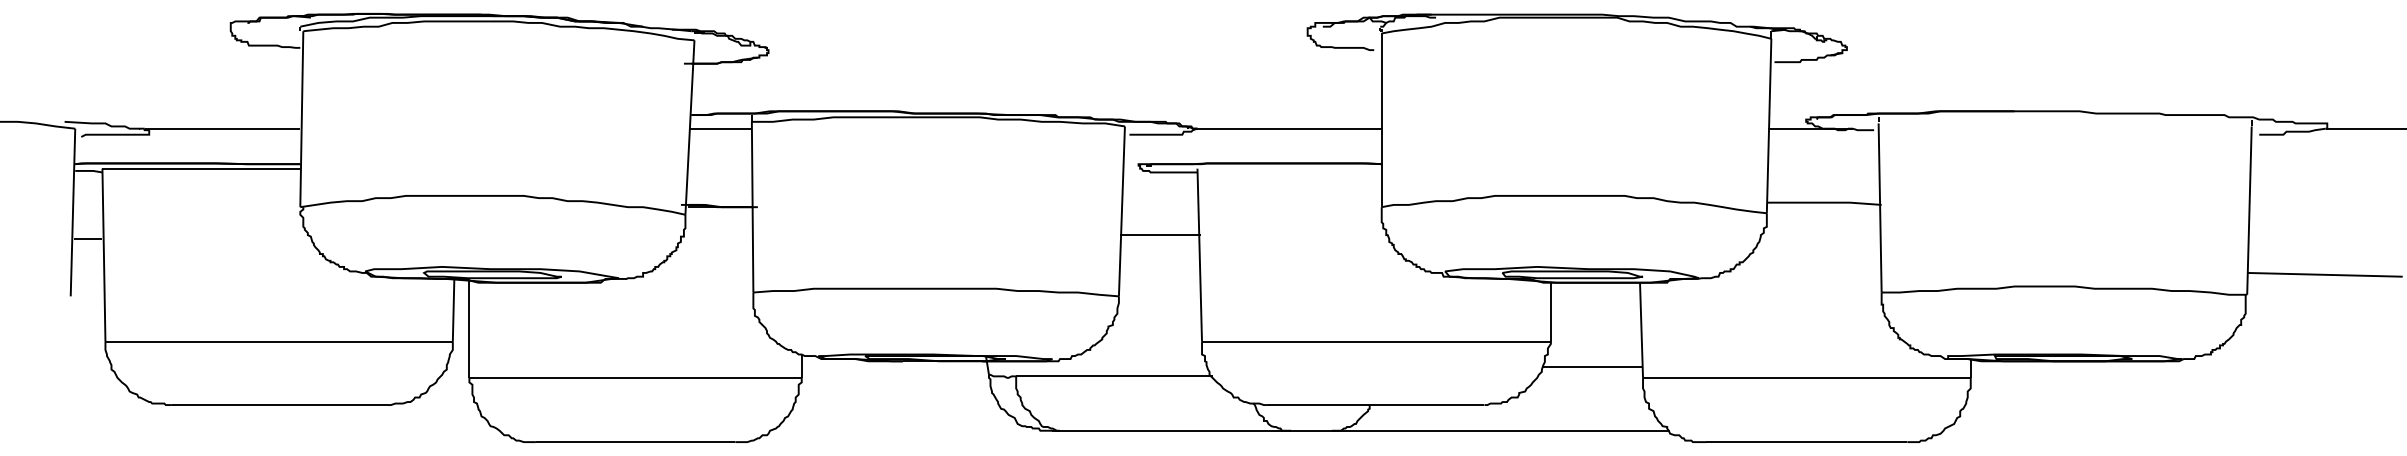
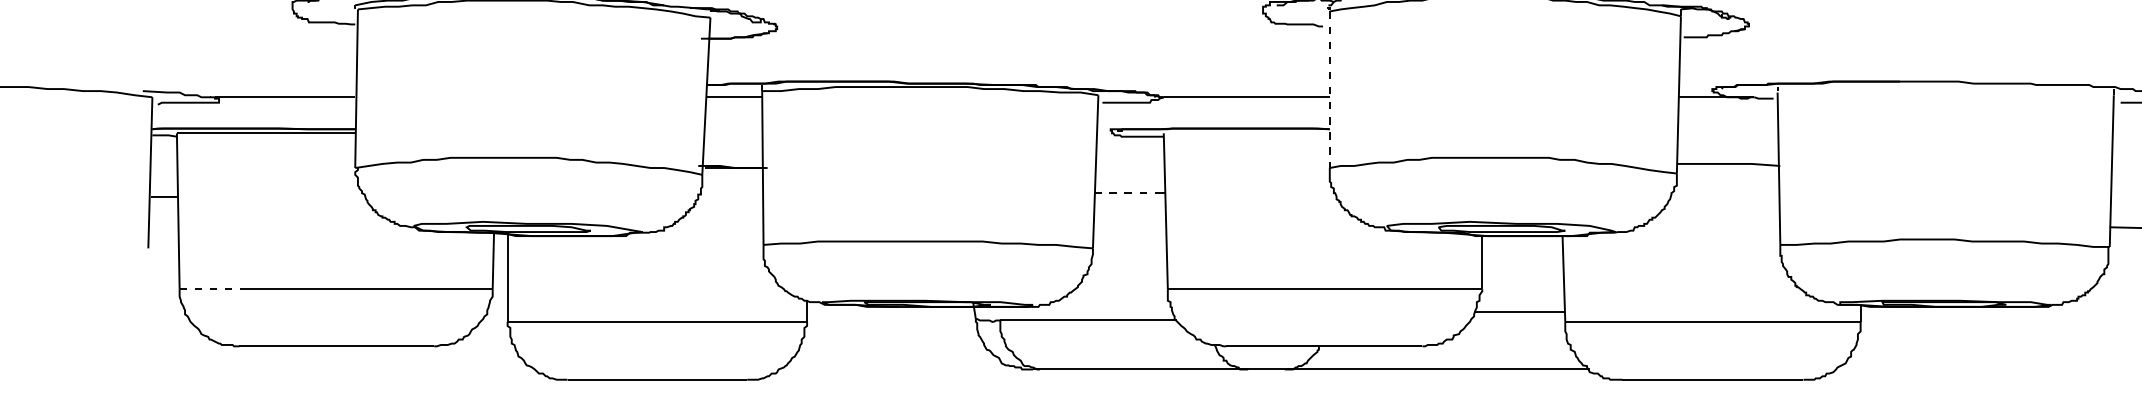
line: (1381, 120) -> (1329, 89), solid -> dashed
line: (1154, 235) -> (1125, 193), solid -> dashed
line: (141, 341) -> (212, 289), solid -> dashed

